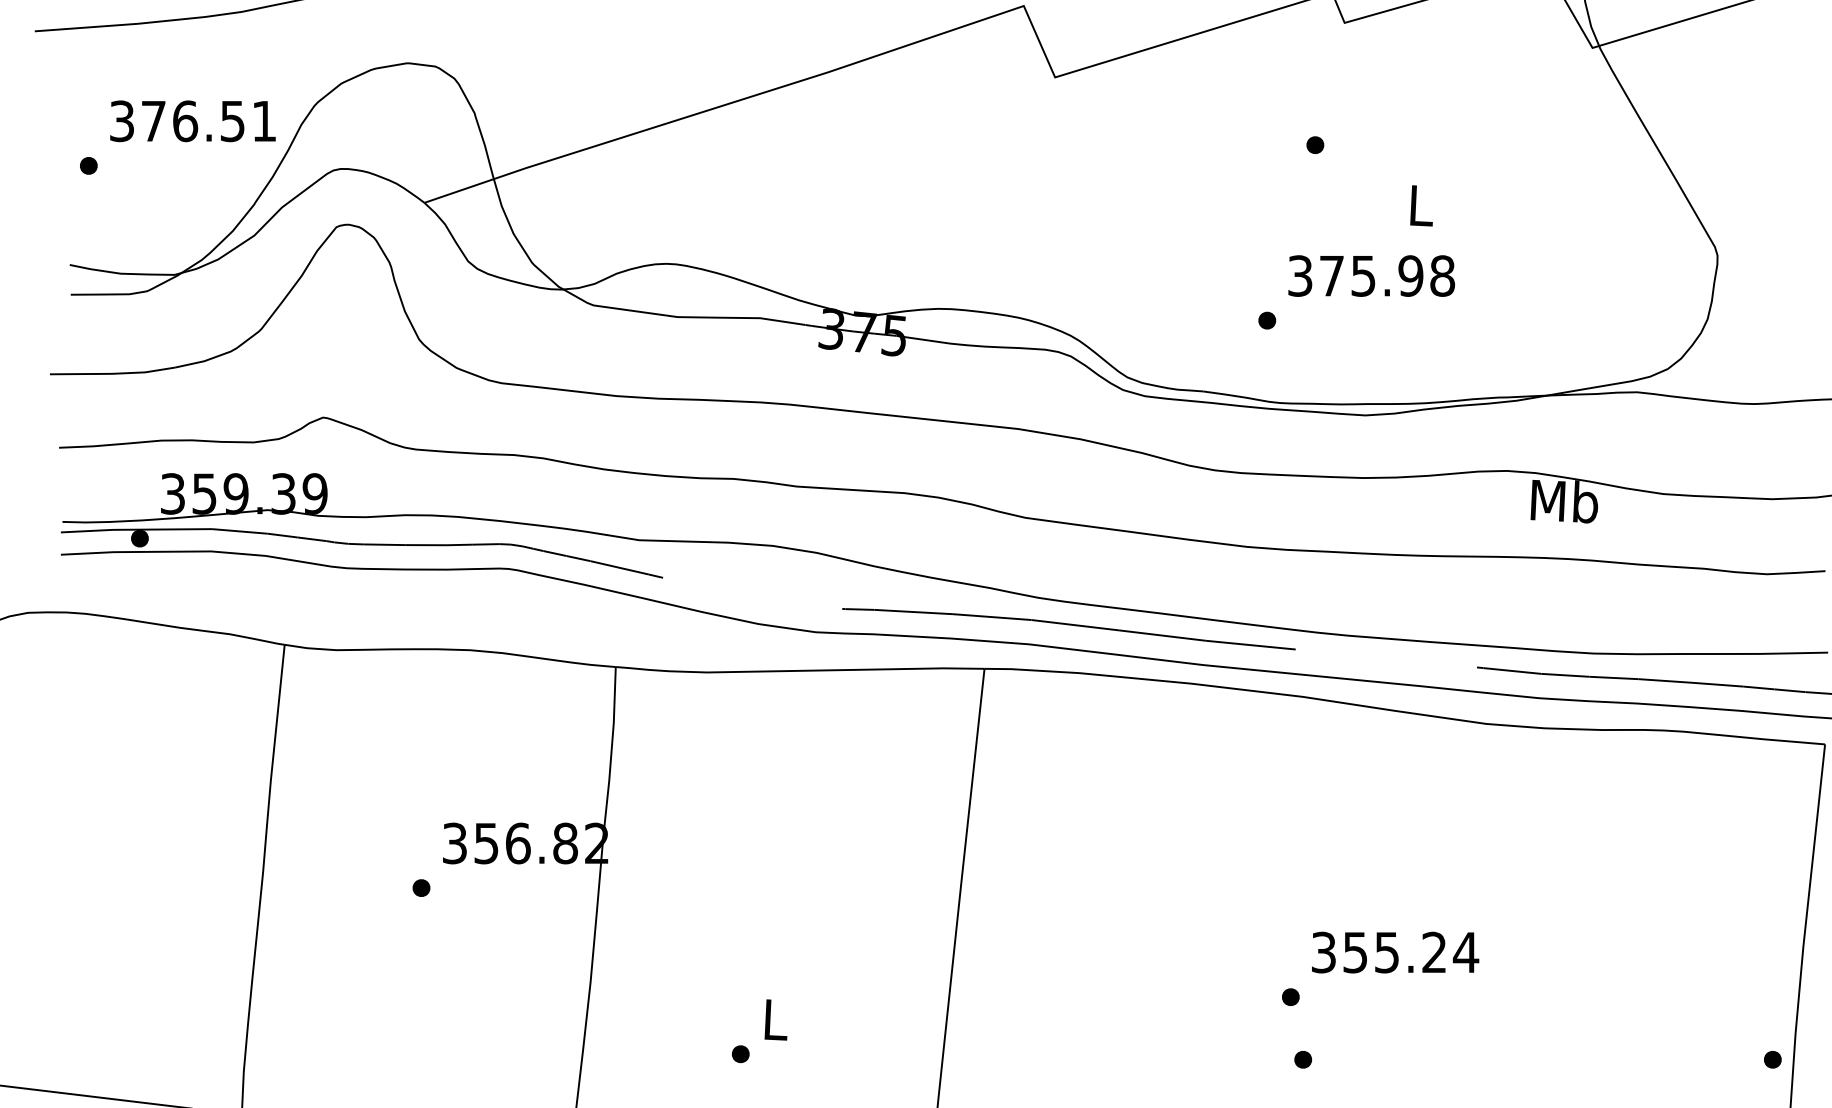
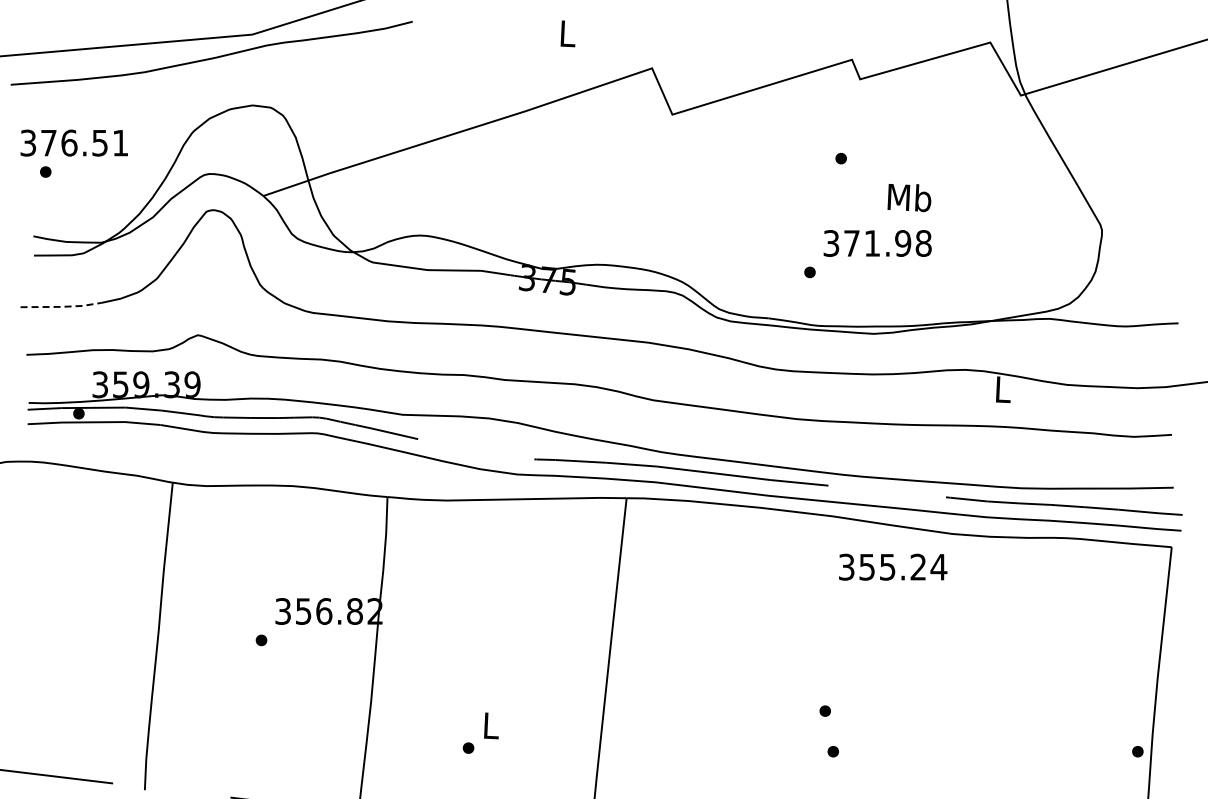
text: (191, 120) -> (73, 142), moved
text: (1420, 206) -> (909, 198), L -> Mb
text: (1362, 276) -> (871, 243), 375.98 -> 371.98
line: (113, 373) -> (61, 306), solid -> dashed
text: (1564, 501) -> (1002, 389), Mb -> L
text: (1396, 951) -> (893, 566), moved

